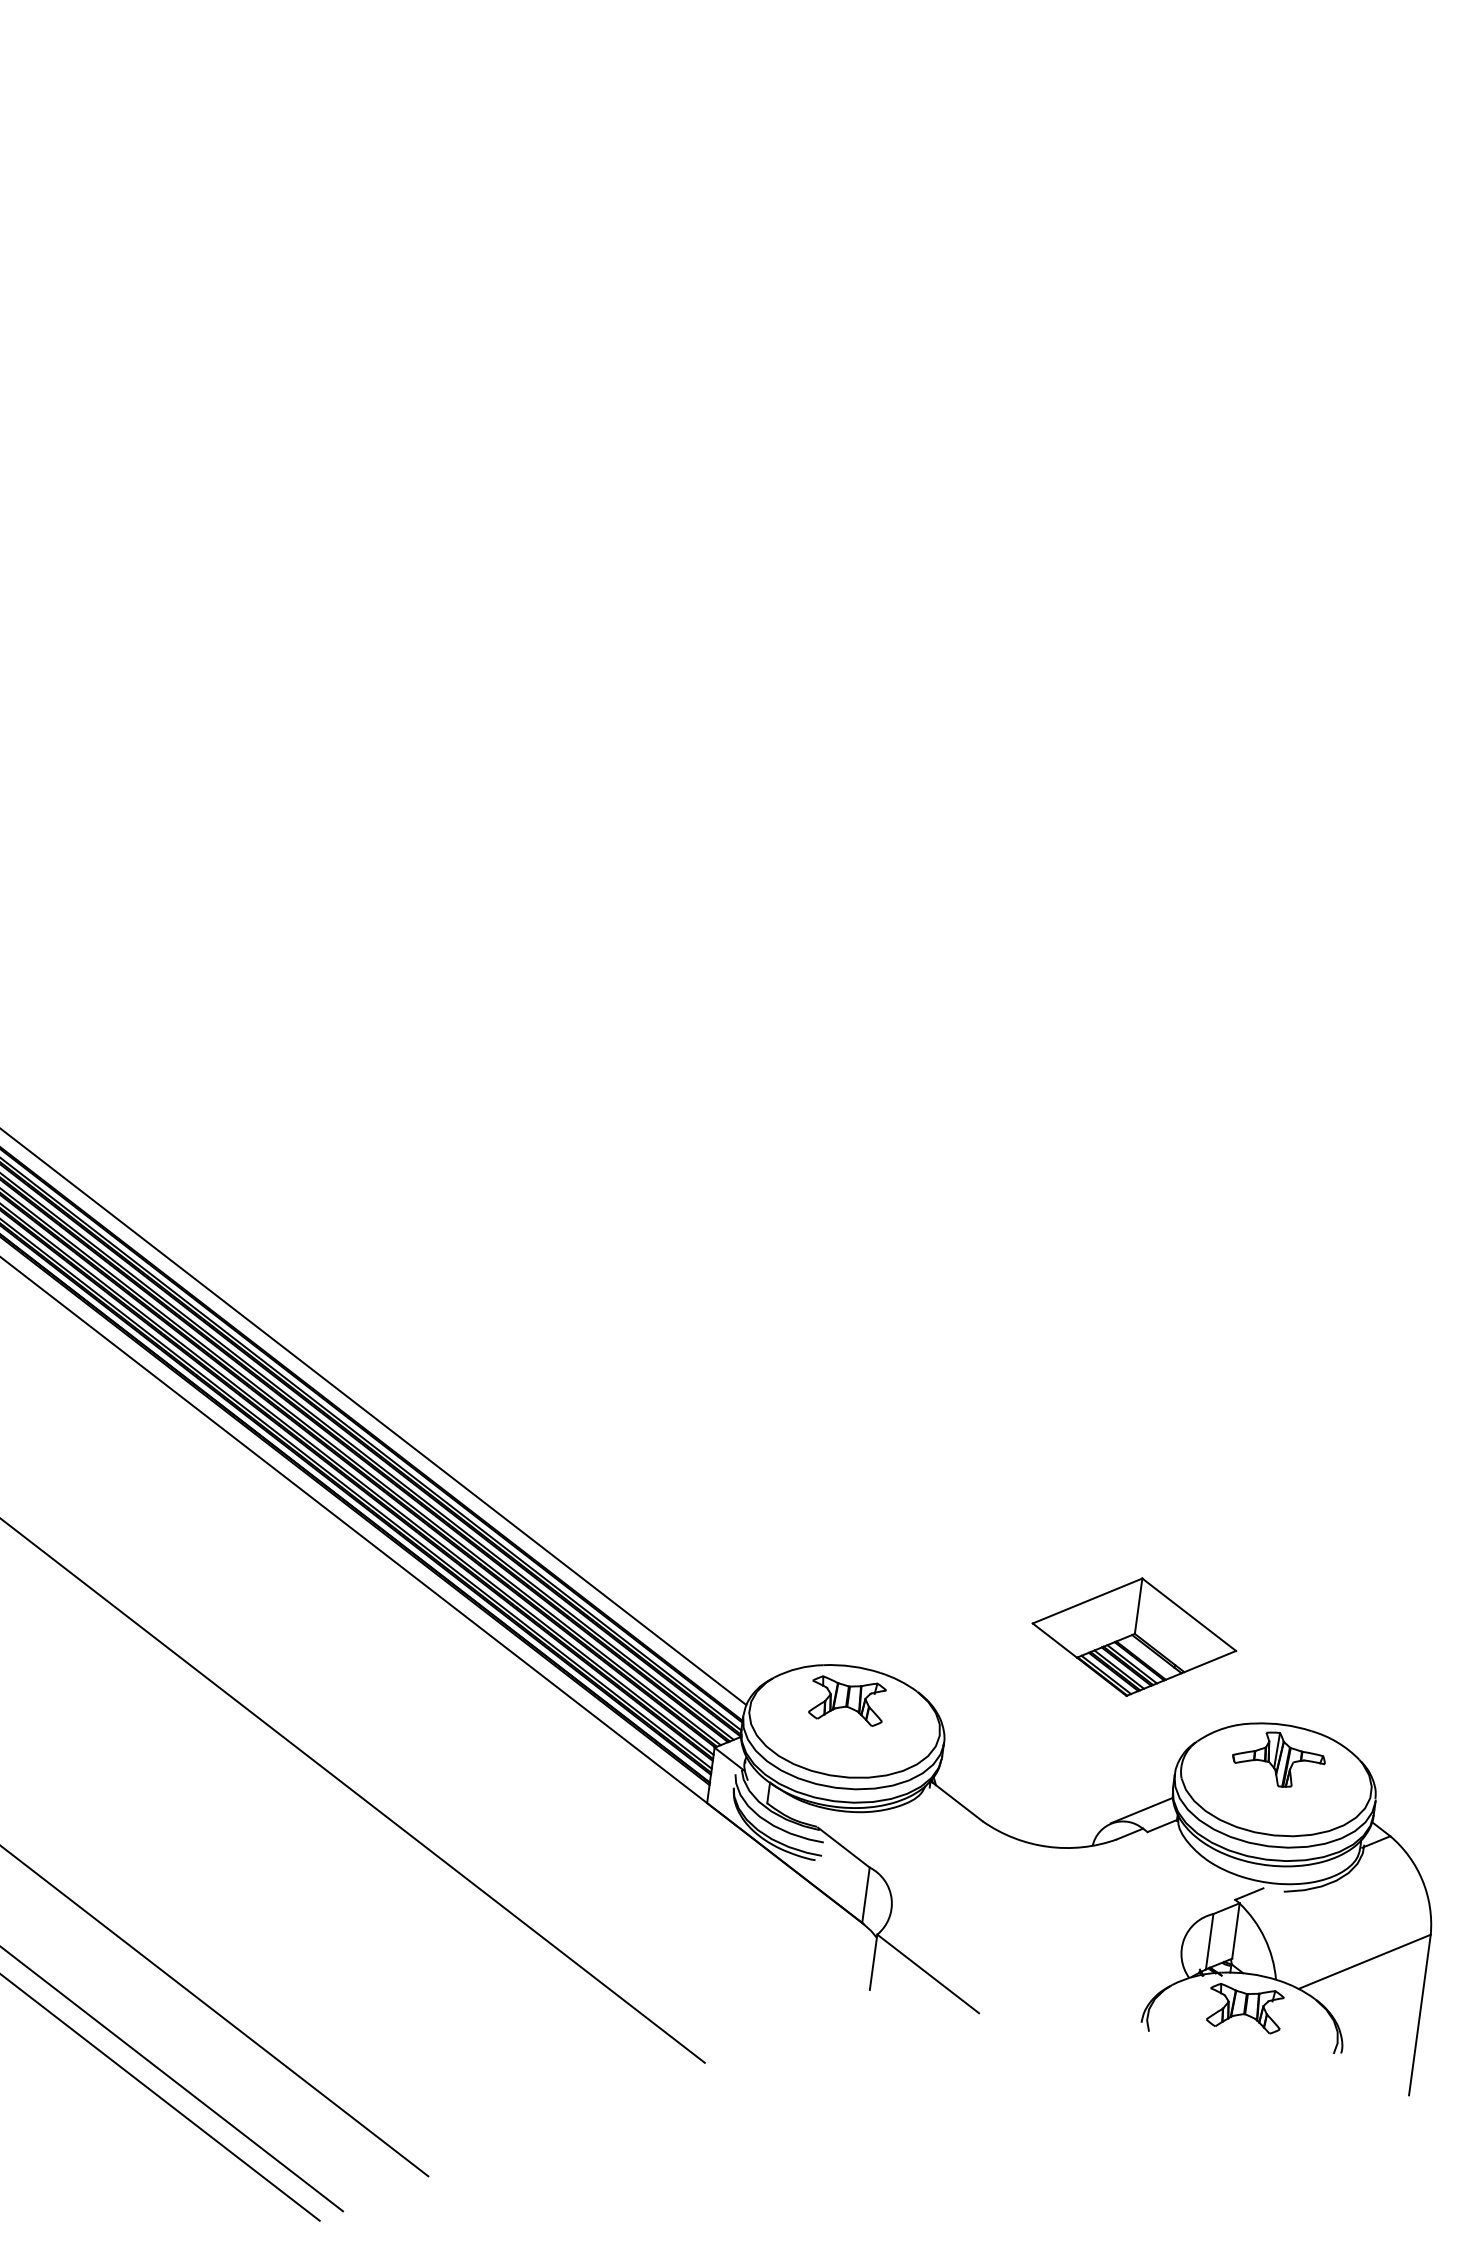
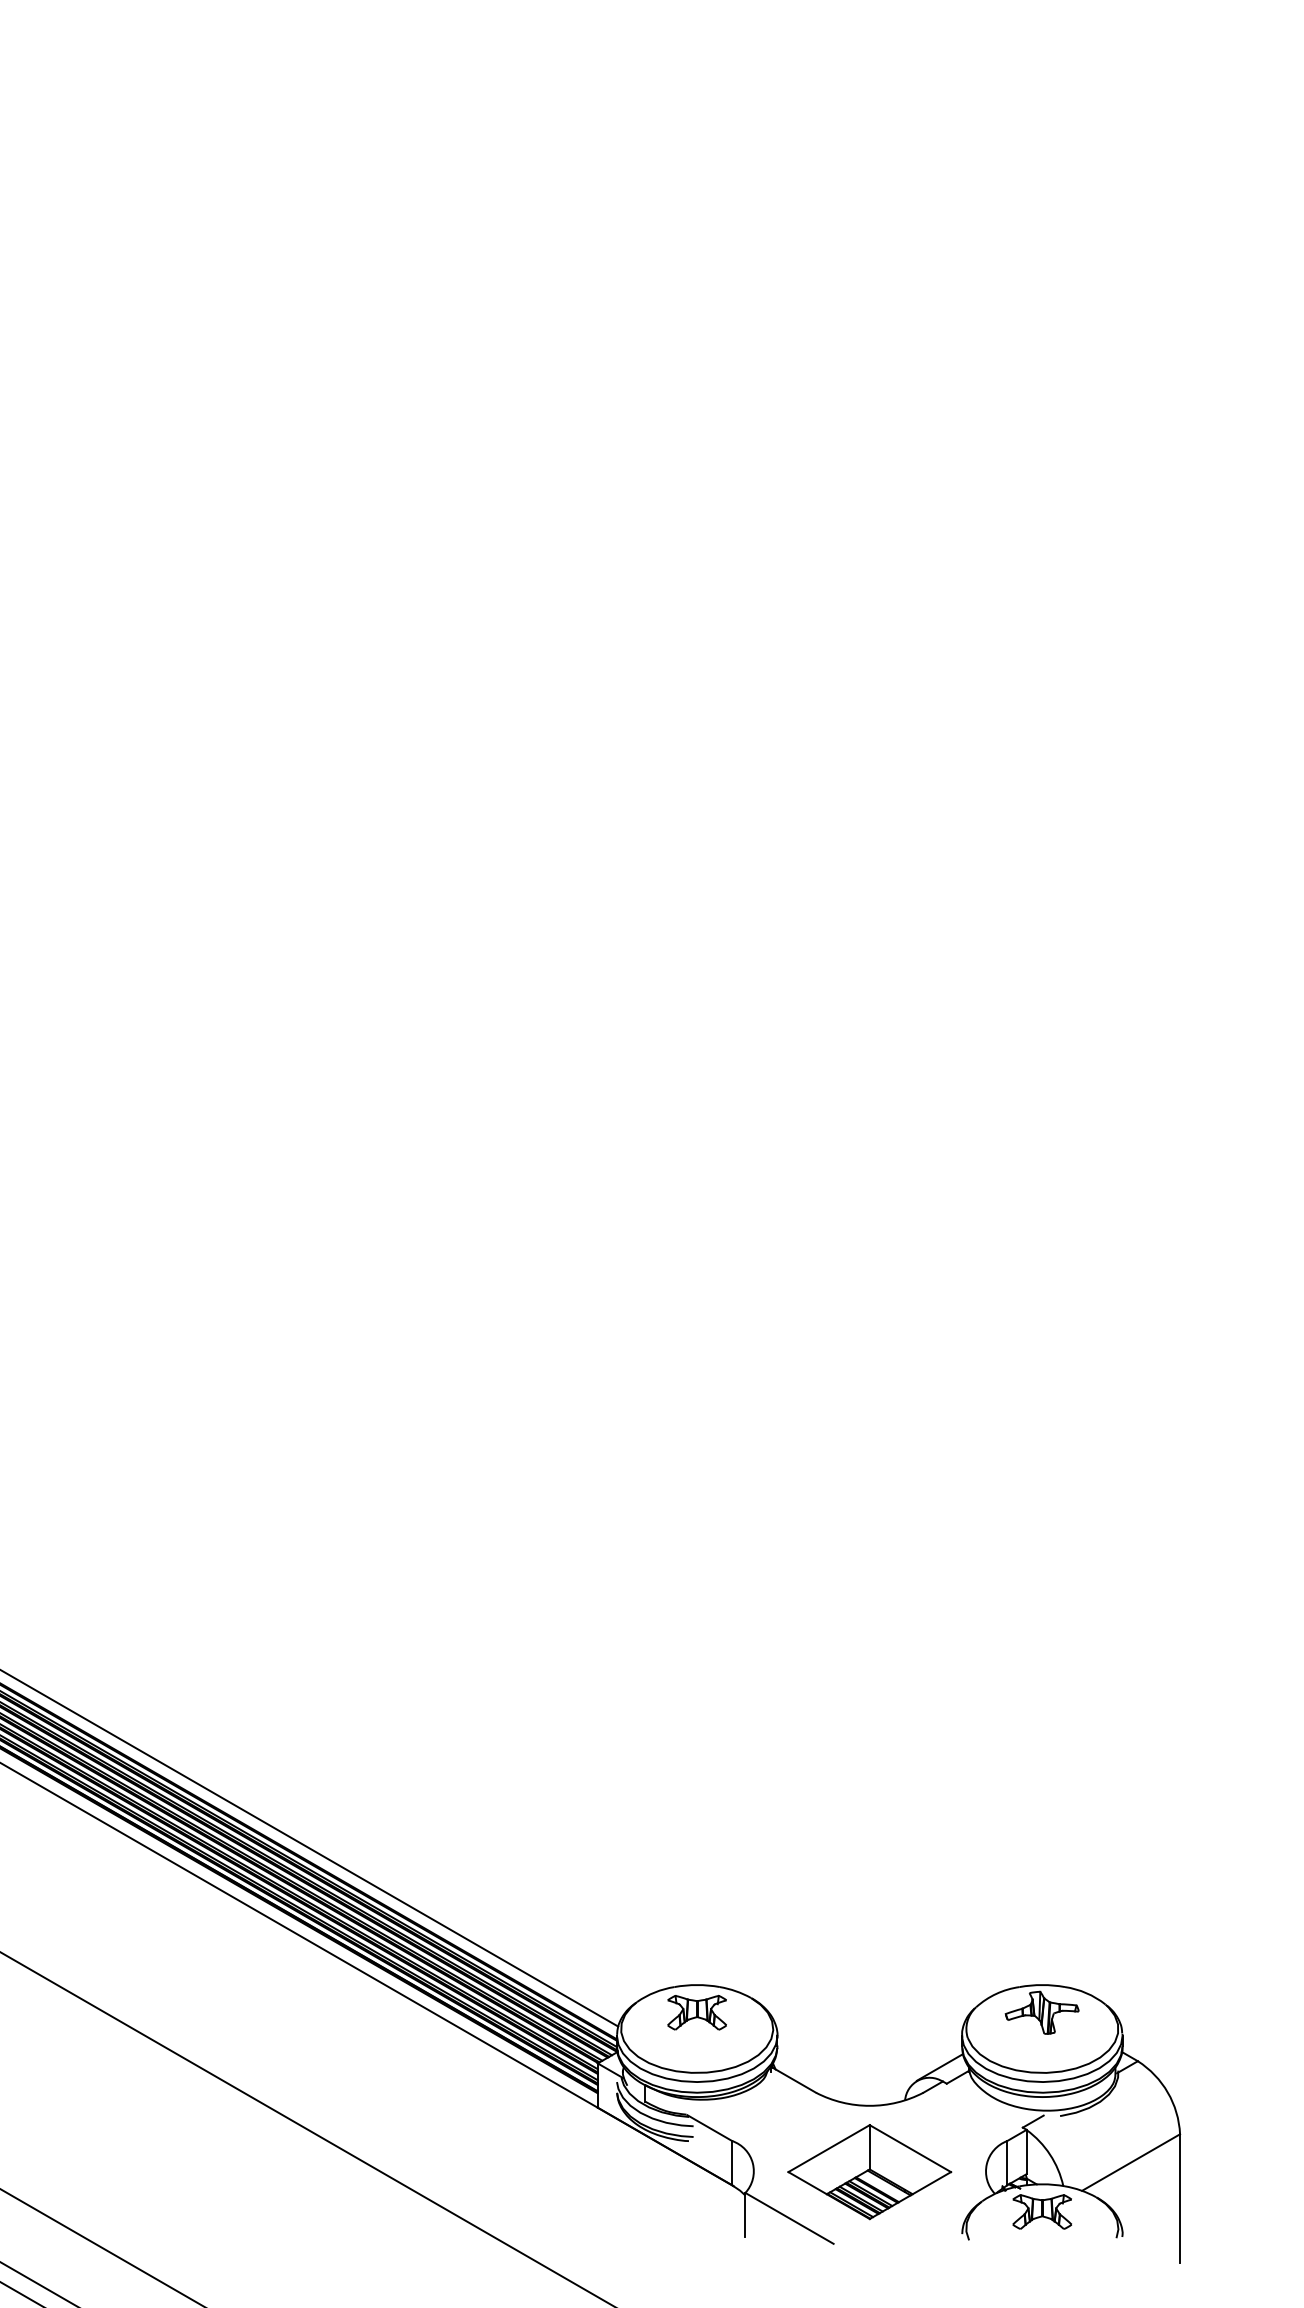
part: (1134, 1637) -> (869, 2172), moved

